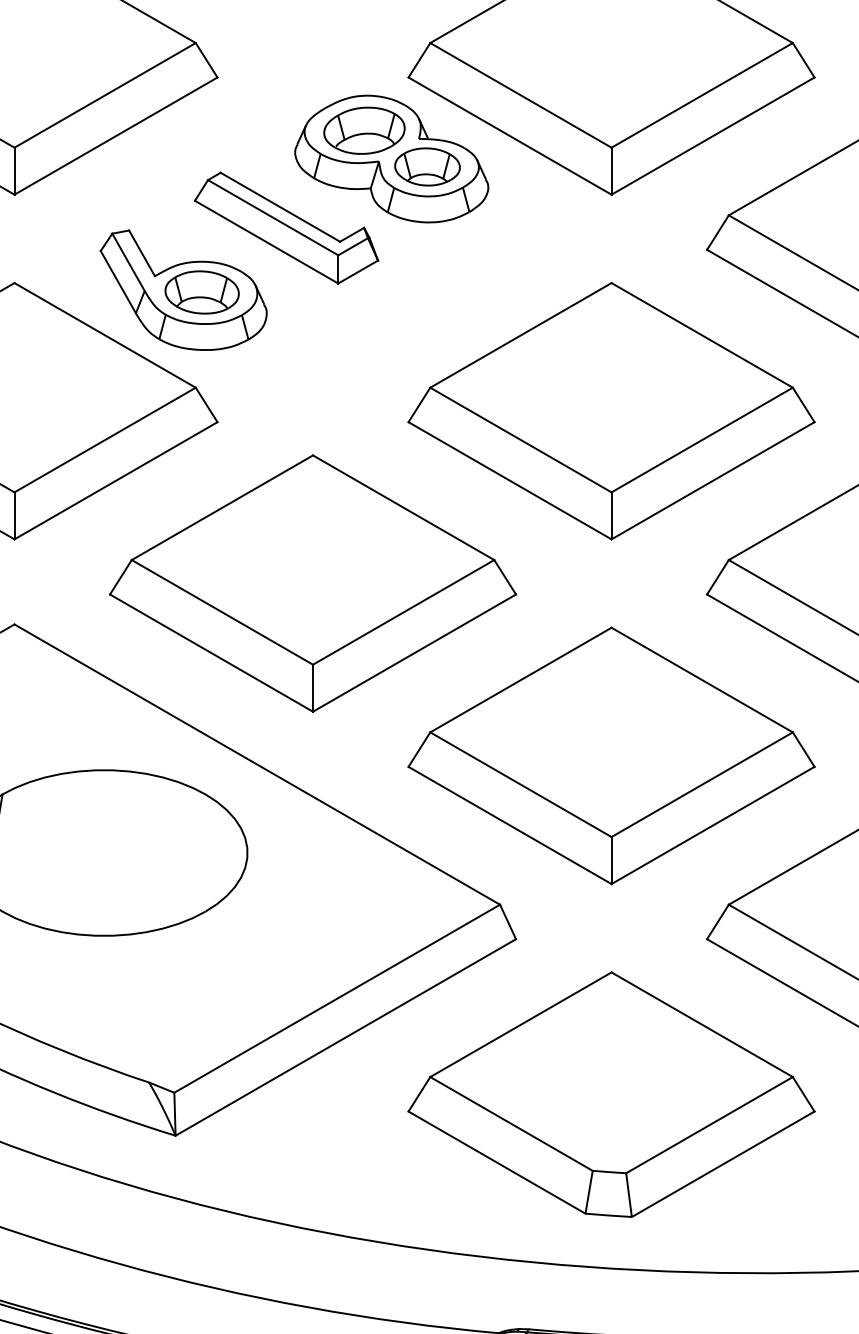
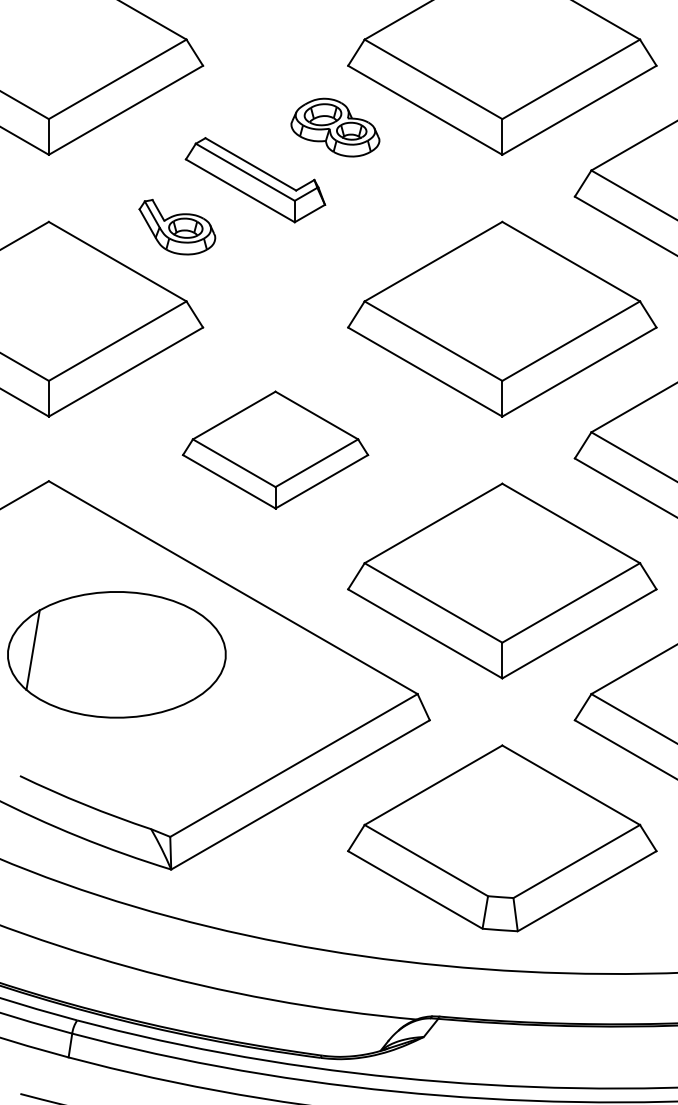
part: (391, 158) -> (335, 127), size x0.6
part: (183, 289) -> (177, 226), size x0.6
part: (312, 582) -> (275, 449), size x0.6

